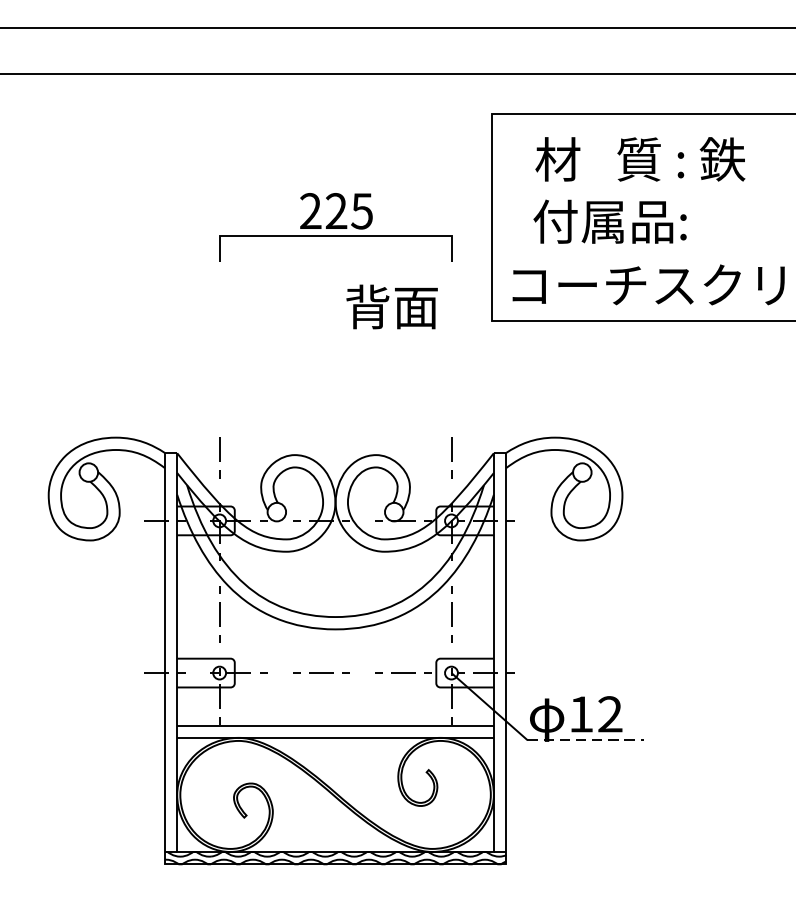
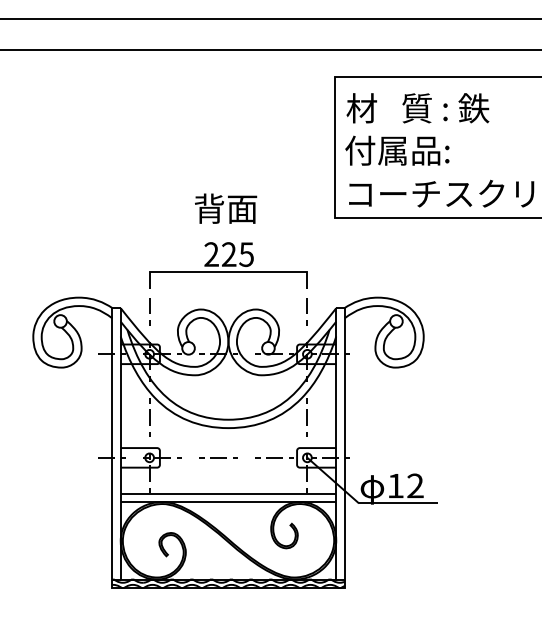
text: (639, 159) -> (417, 108), moved
text: (610, 221) -> (397, 150), moved
part: (335, 227) -> (228, 265), moved
text: (392, 306) -> (226, 208), moved
line: (585, 740) -> (398, 503), dashed -> solid

